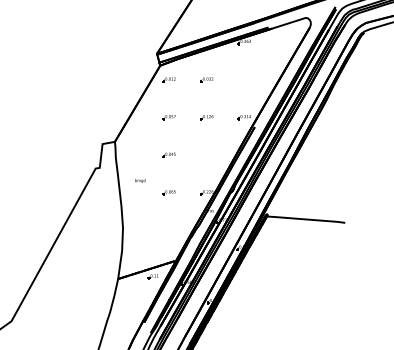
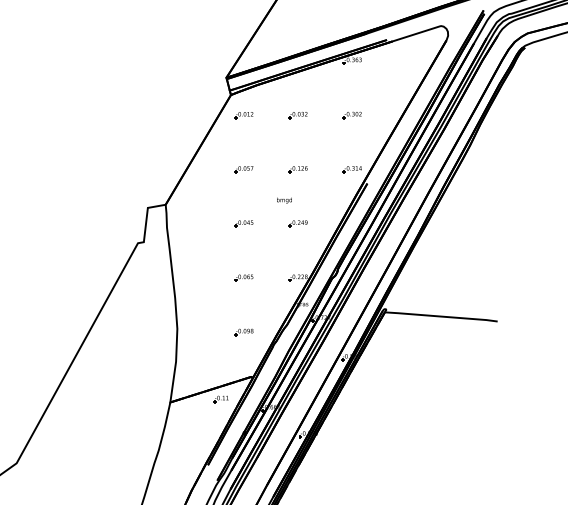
part: (243, 79) -> (351, 114), added
part: (206, 154) -> (297, 222), added
text: (140, 180) -> (284, 199), moved
part: (168, 230) -> (242, 332), added

